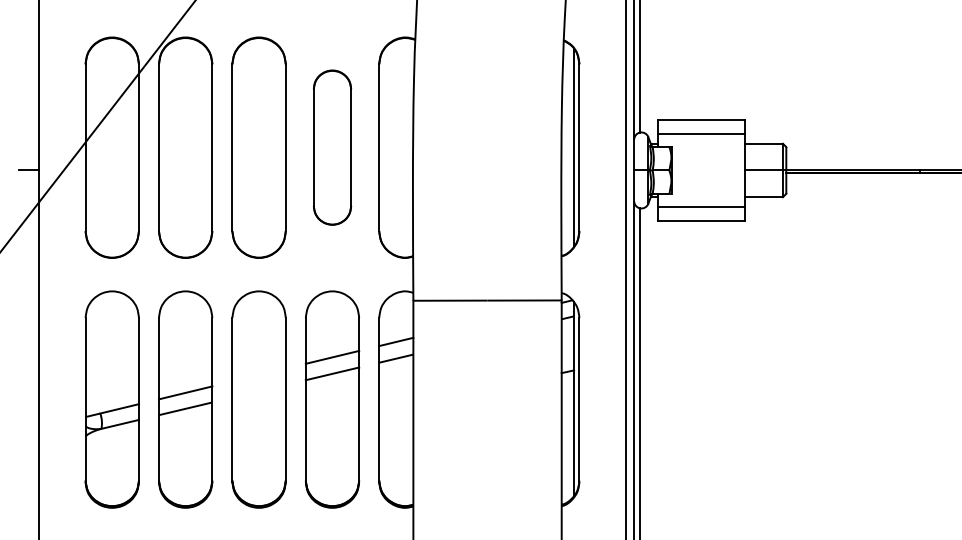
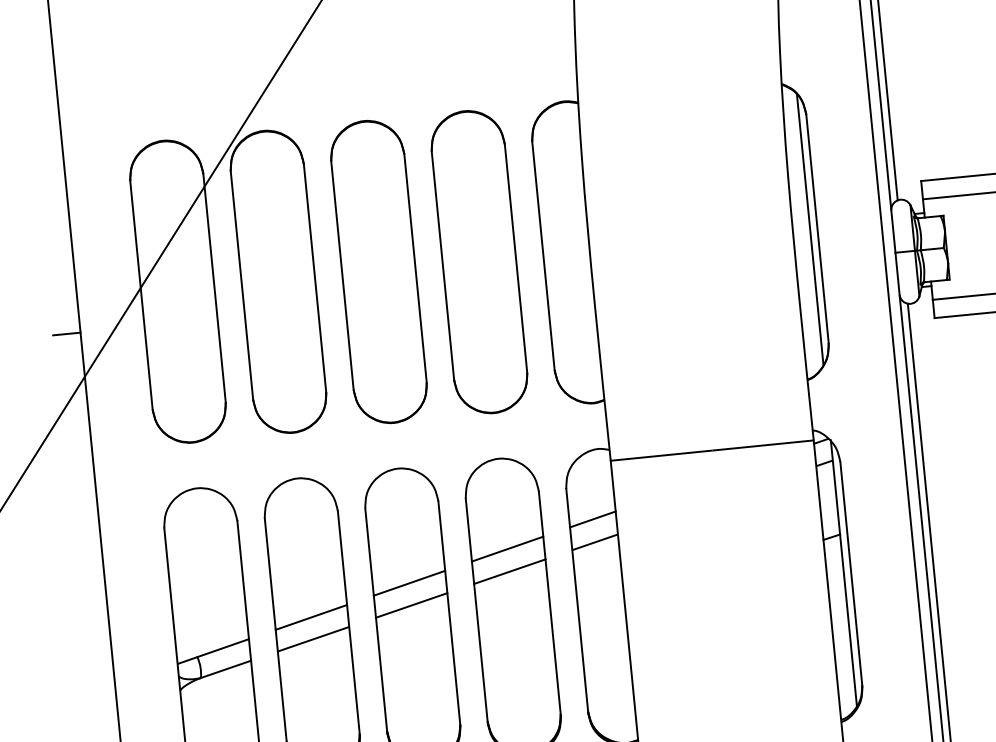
part: (332, 147) -> (479, 261), size x1.43
line: (258, 374) -> (408, 582), added
line: (258, 390) -> (410, 604), added

